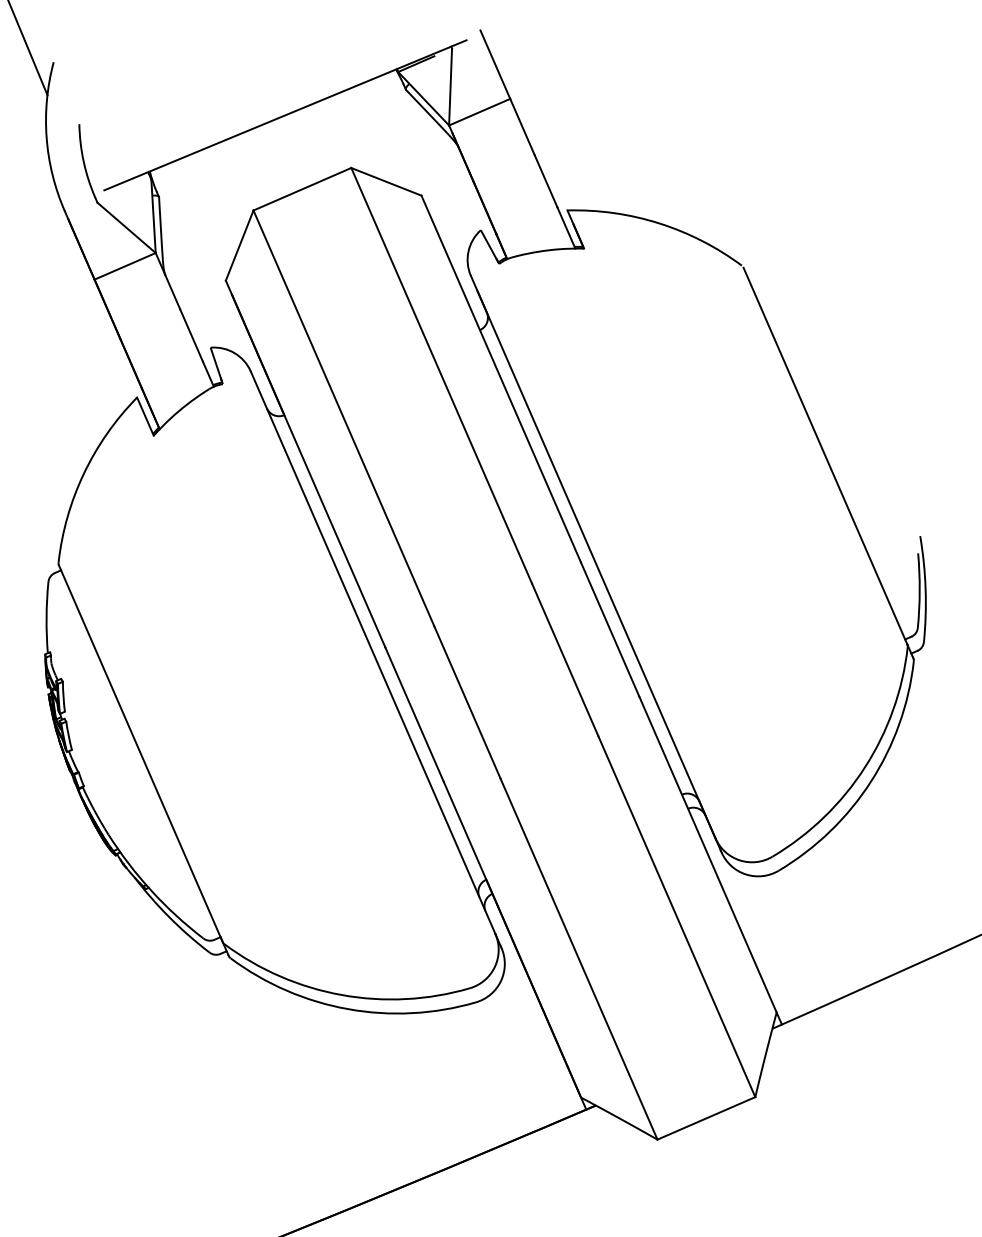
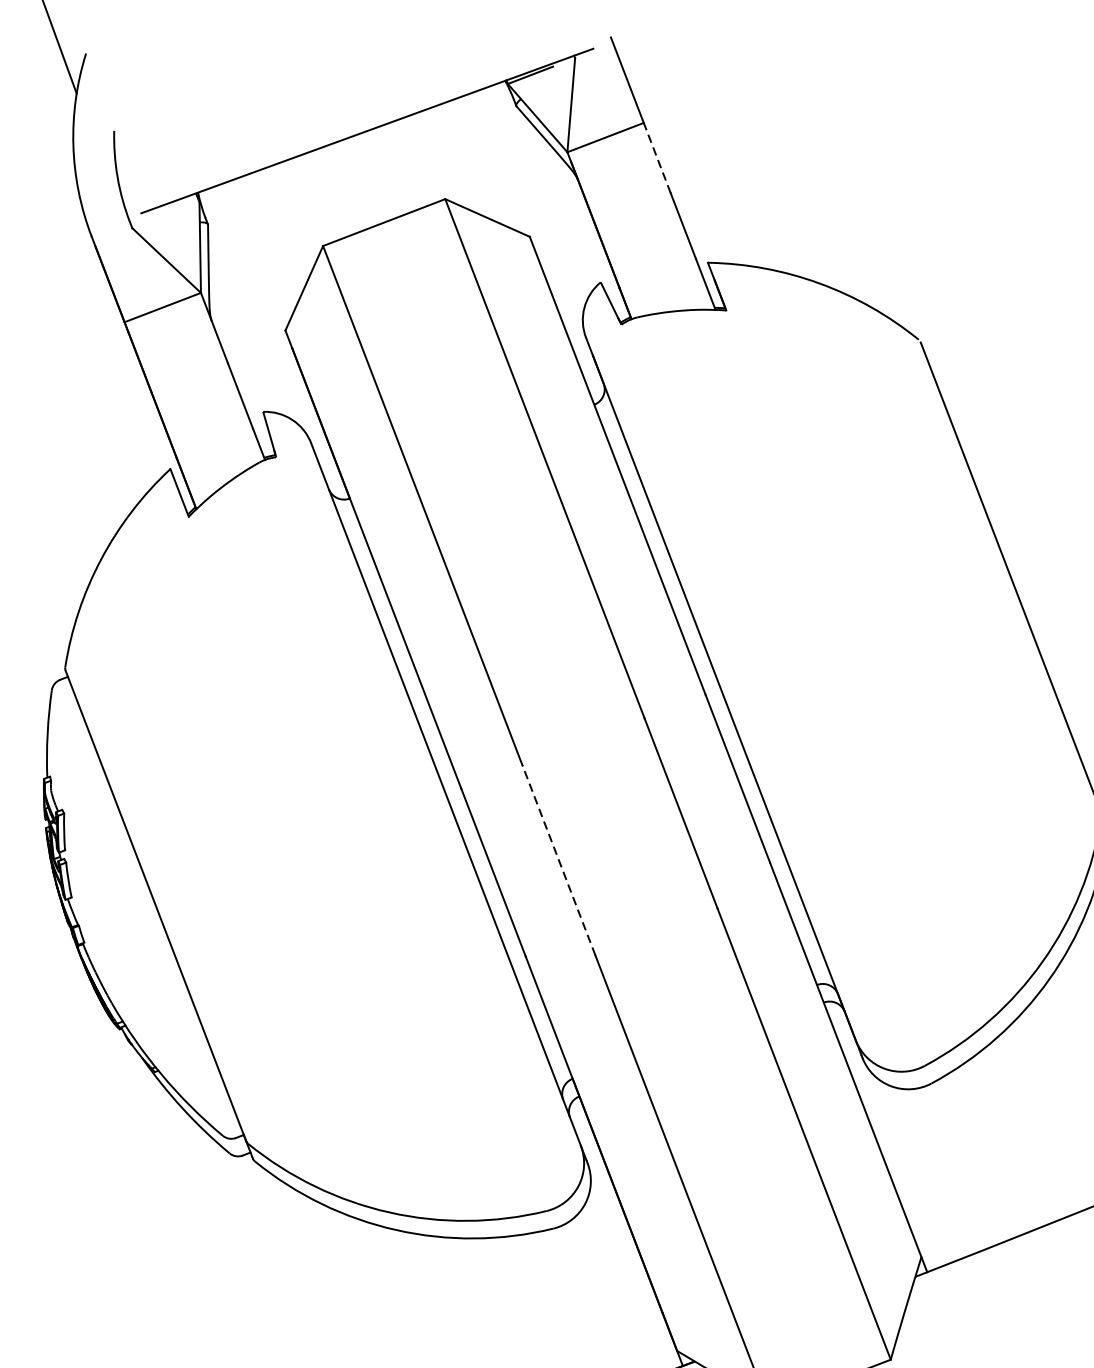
line: (522, 127) -> (657, 158), solid -> dashed
line: (467, 701) -> (559, 859), solid -> dashed

